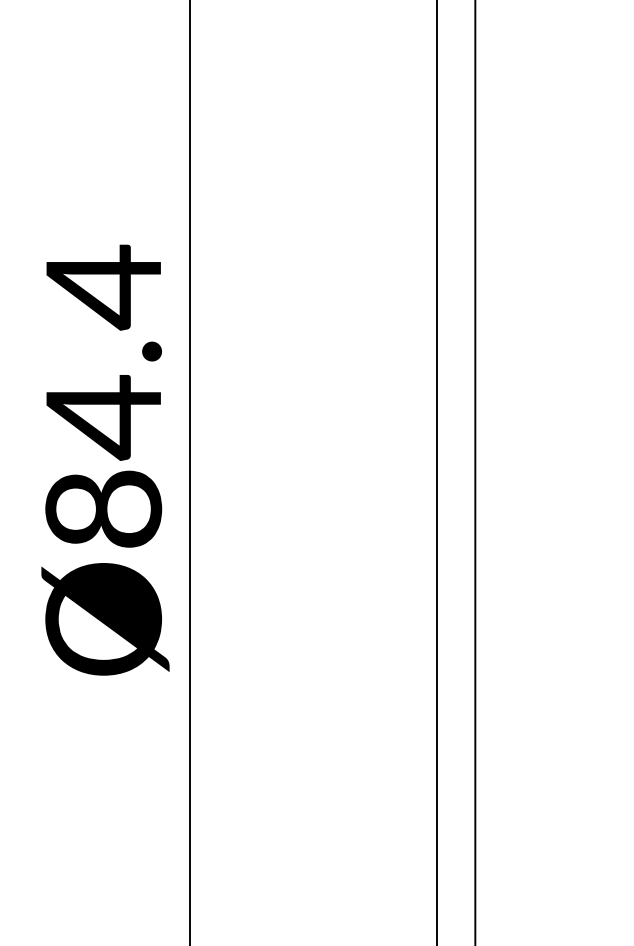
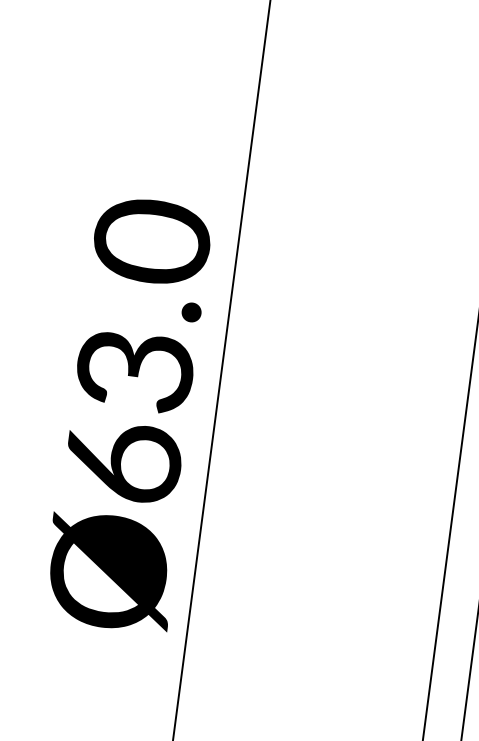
text: (103, 395) -> (137, 349), Ø84.4 -> Ø63.0

